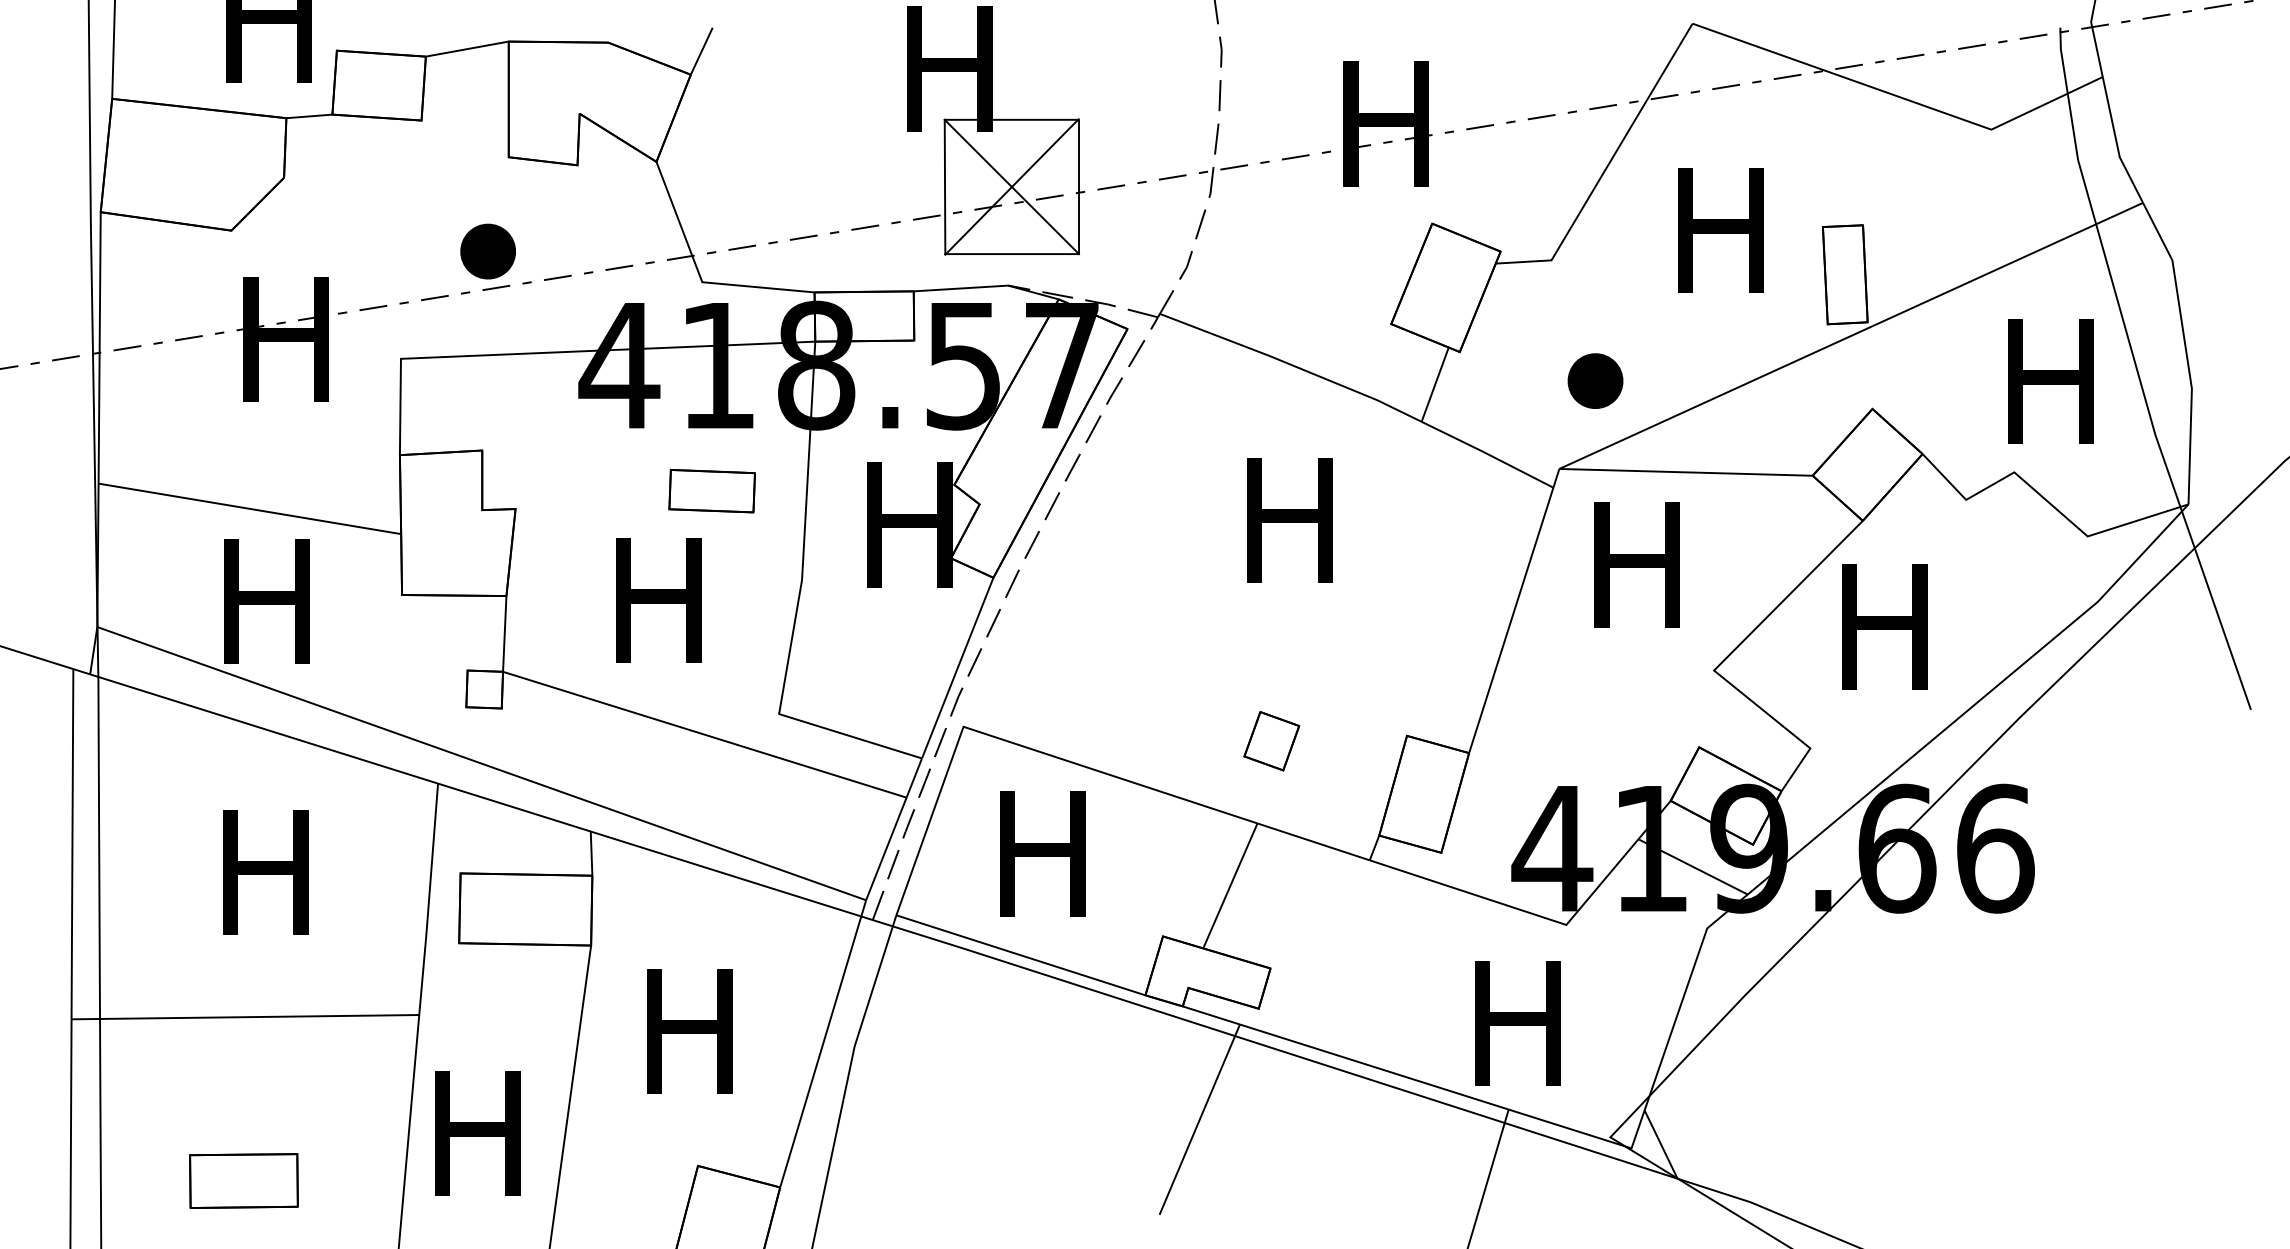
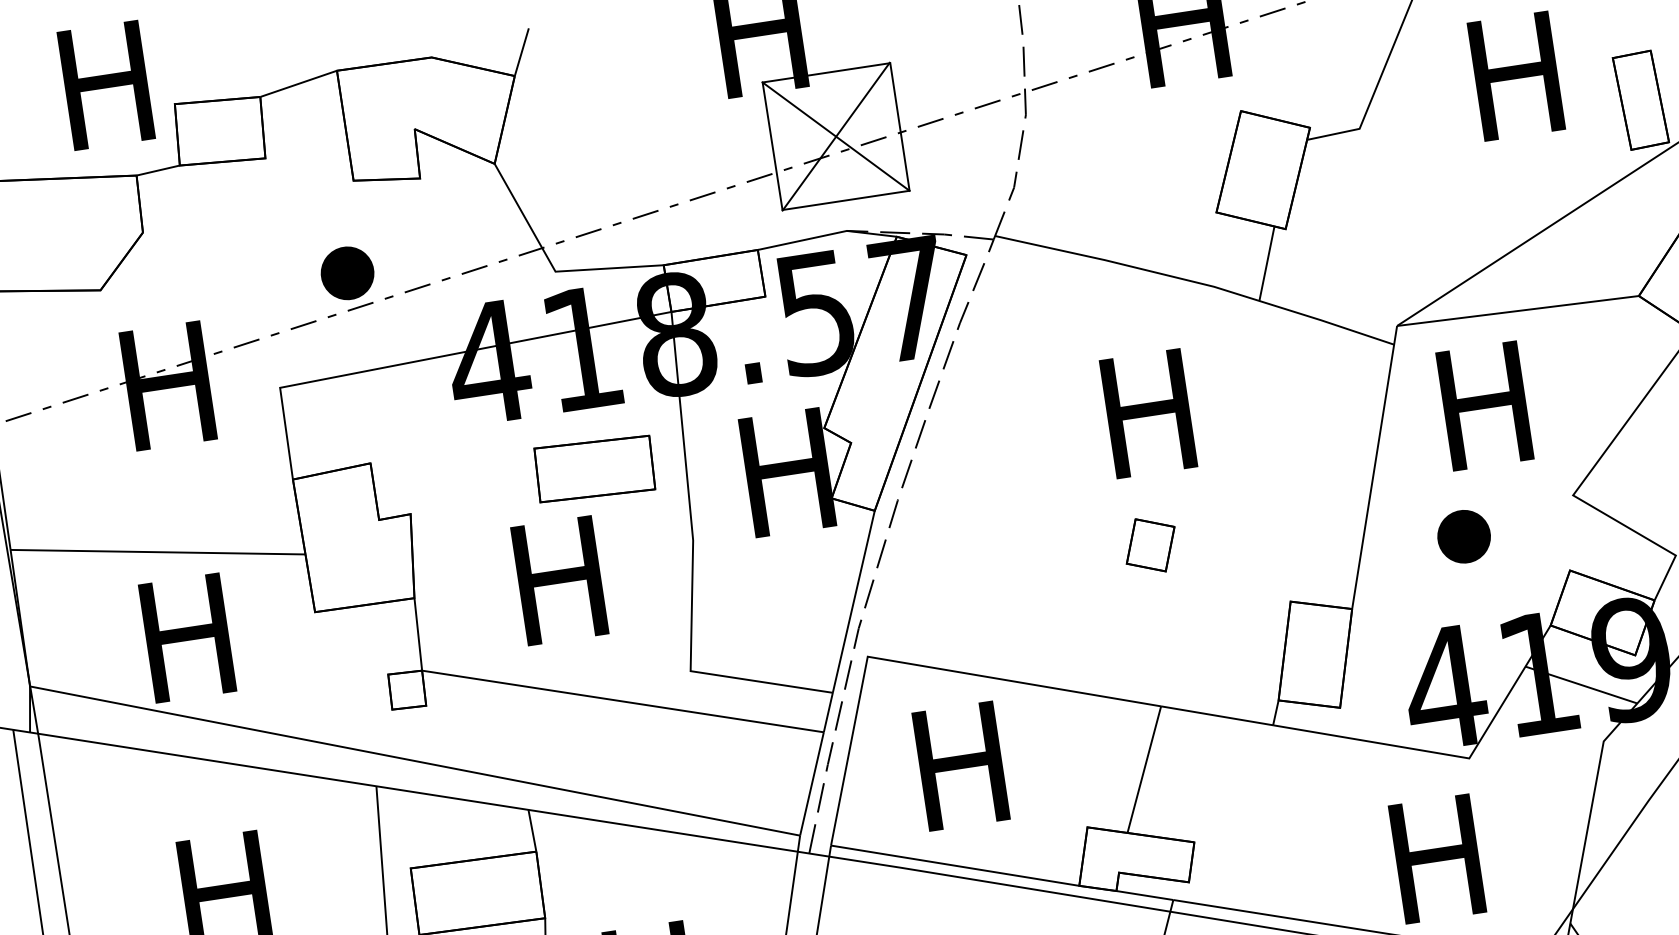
part: (1595, 380) -> (1464, 536), moved
part: (712, 490) -> (595, 468), size x1.43
part: (1271, 741) -> (1150, 545), moved

